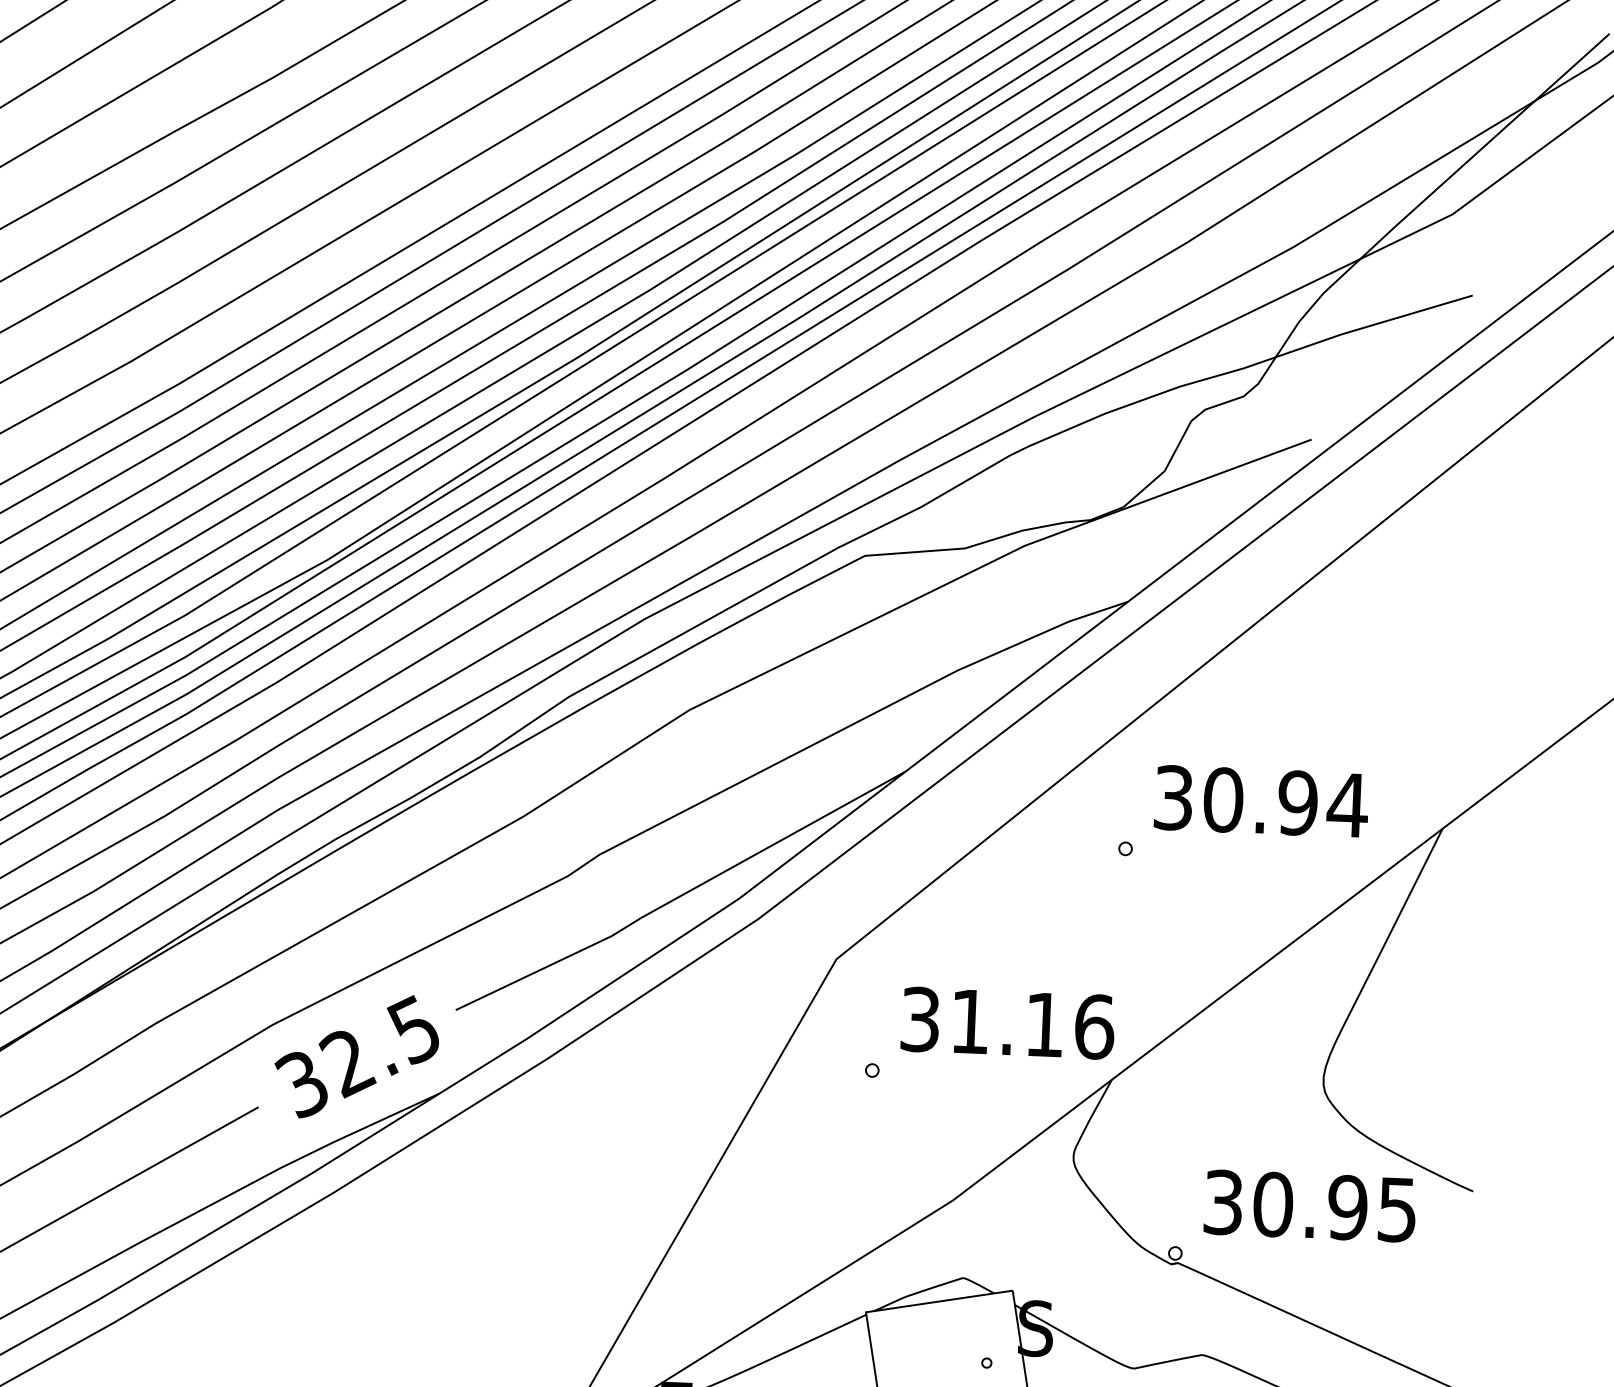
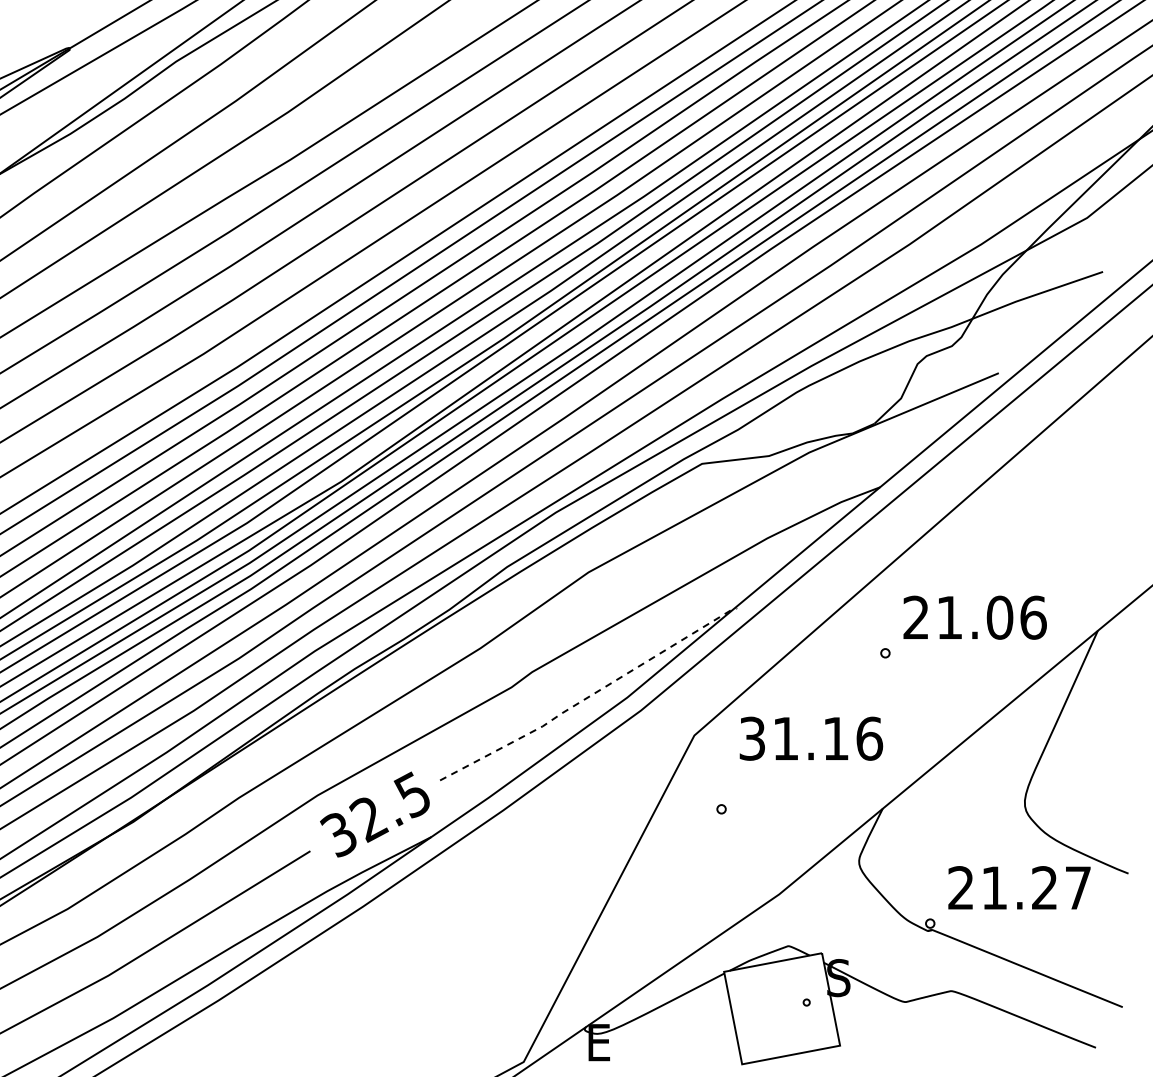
text: (1261, 801) -> (975, 617), 30.94 -> 21.06
line: (680, 896) -> (587, 697), solid -> dashed
text: (1008, 1022) -> (811, 738), moved
text: (1310, 1206) -> (1019, 888), 30.95 -> 21.27

